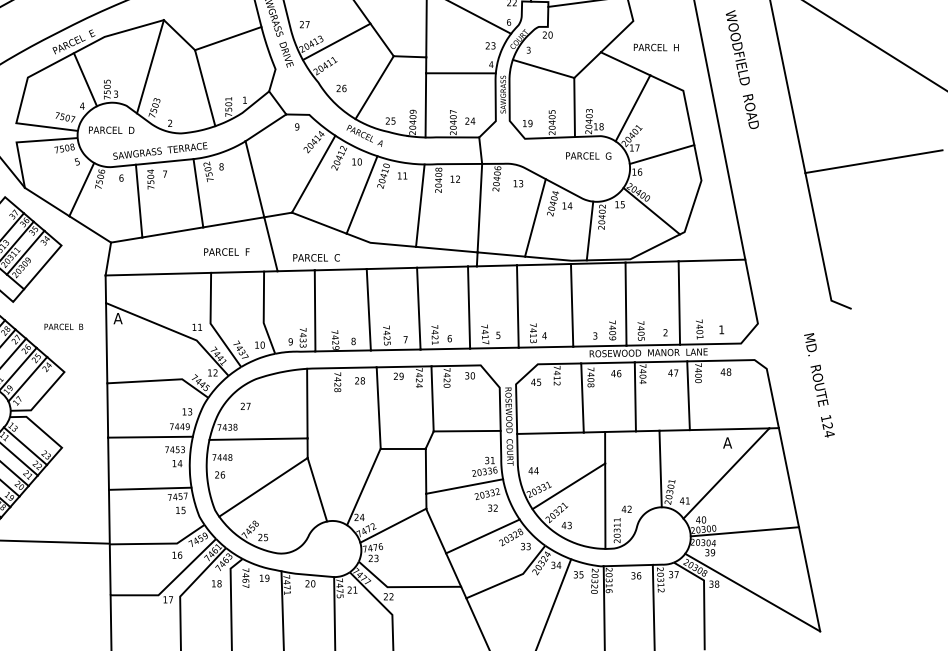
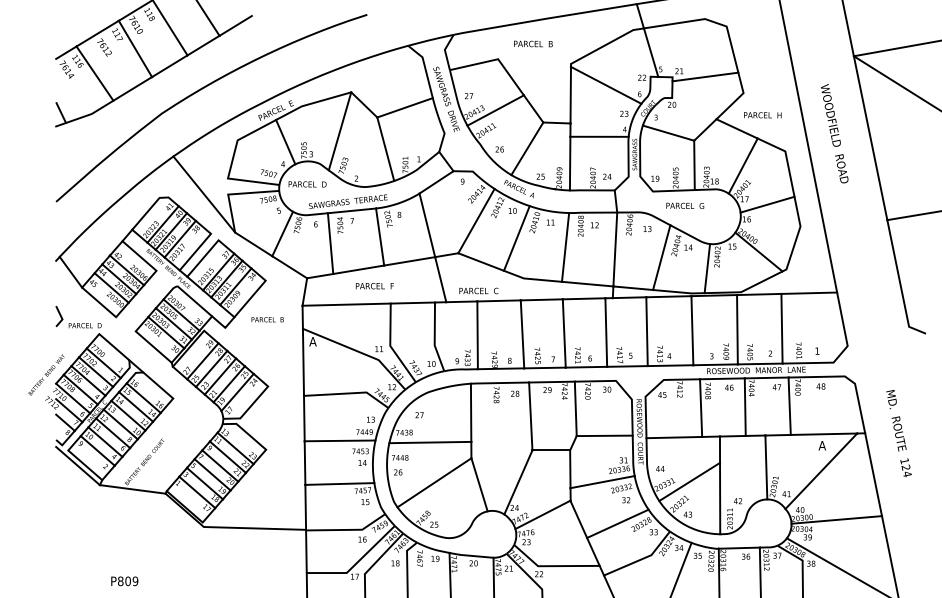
text: (588, 155) -> (685, 205), moved
text: (226, 252) -> (374, 286), moved
text: (63, 326) -> (267, 319), moved
text: (818, 385) -> (898, 433), moved

